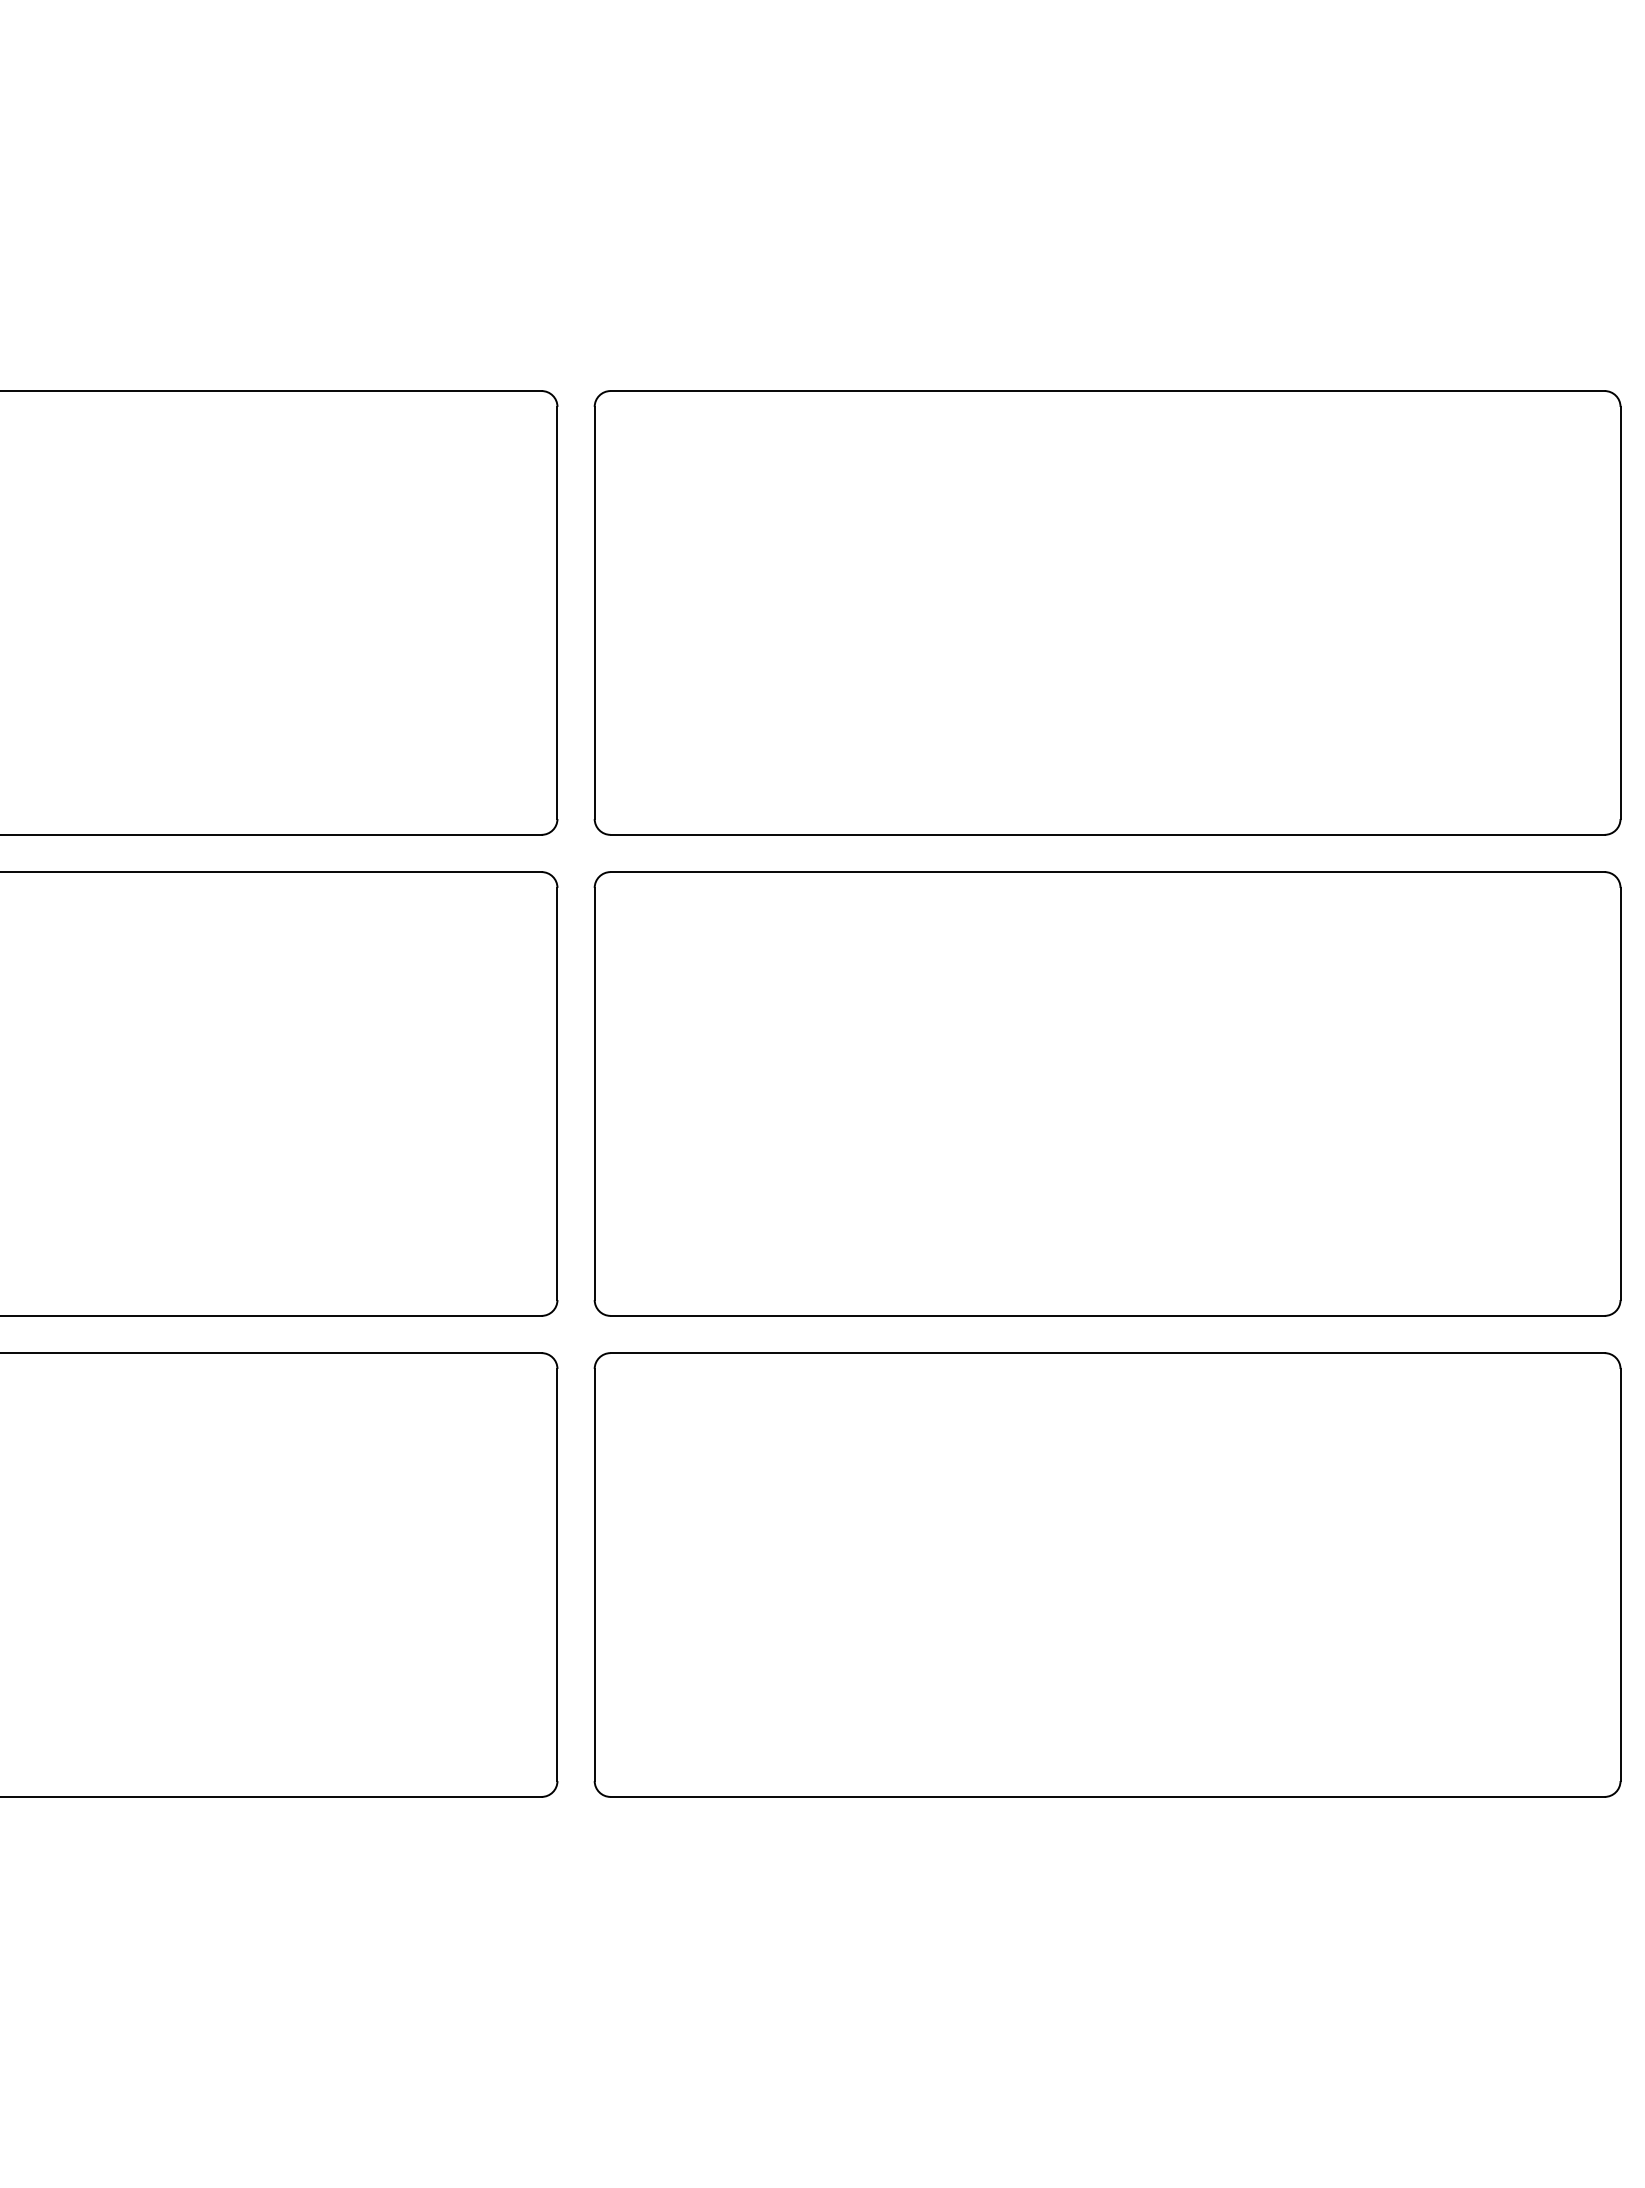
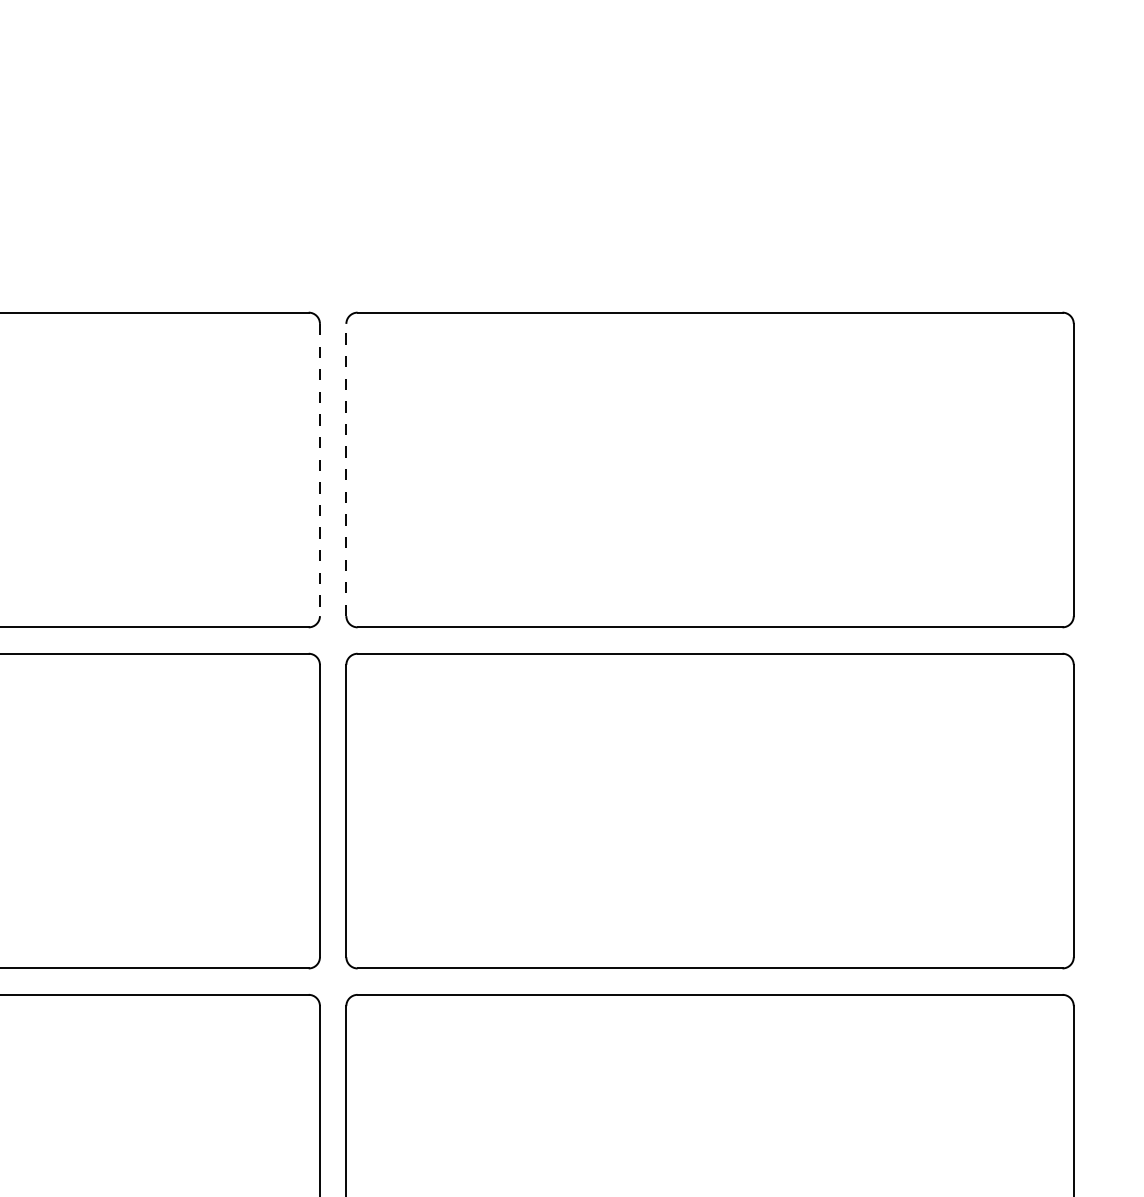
line: (594, 612) -> (346, 469), solid -> dashed
line: (557, 613) -> (319, 470), solid -> dashed

